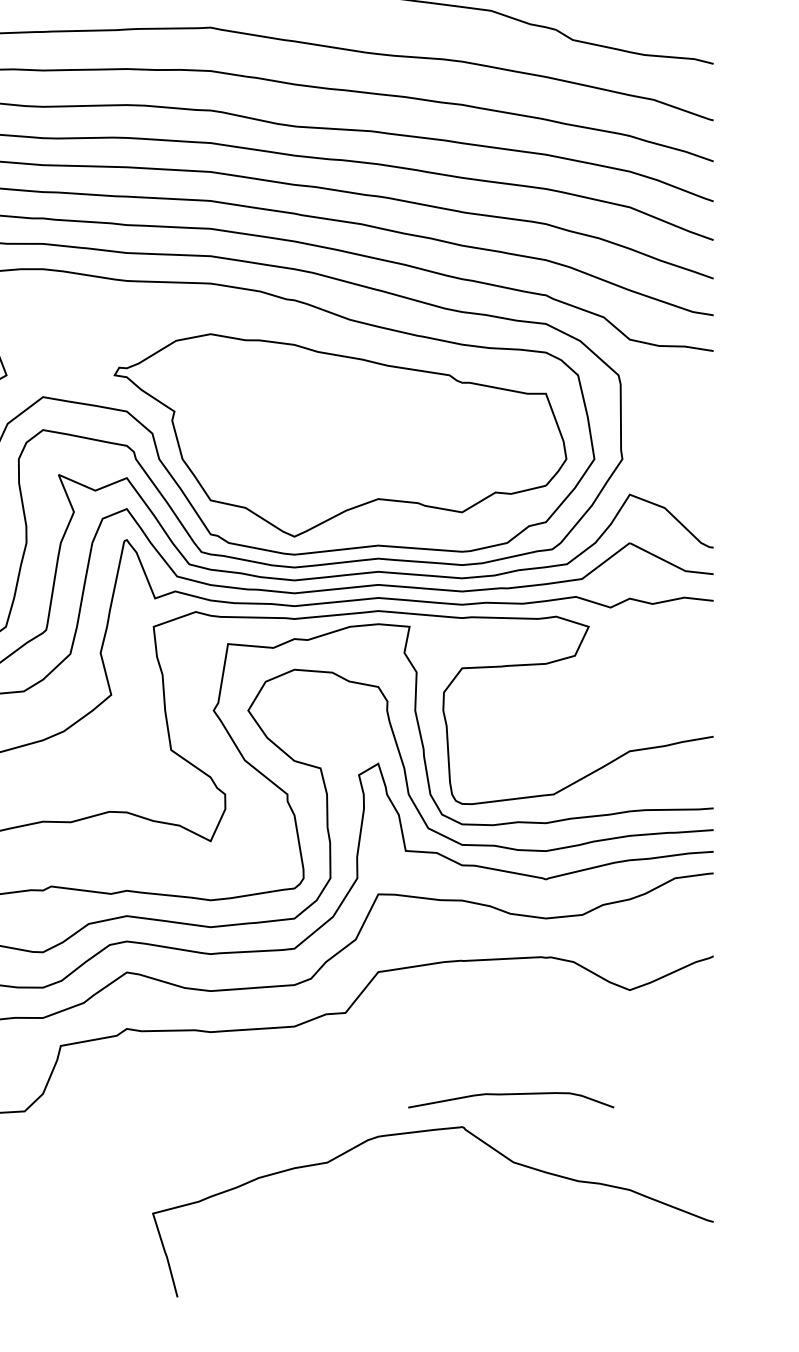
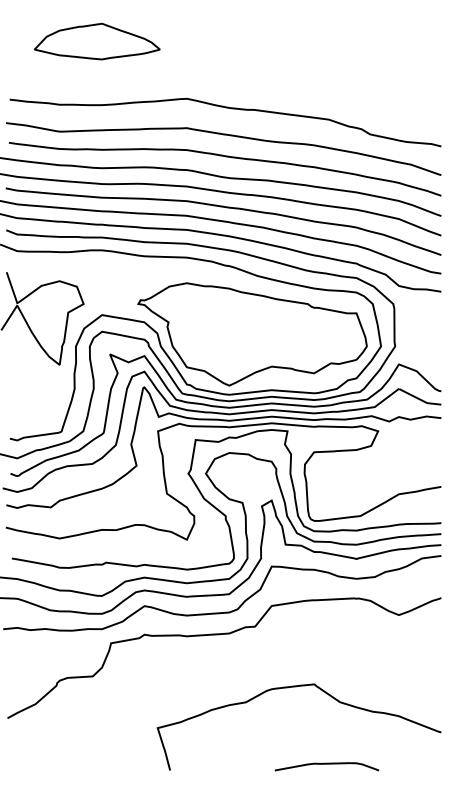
curve: (510, 1095) -> (326, 764), moved

